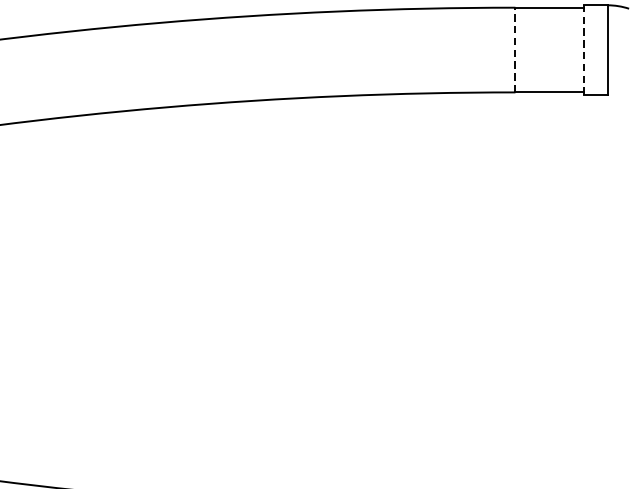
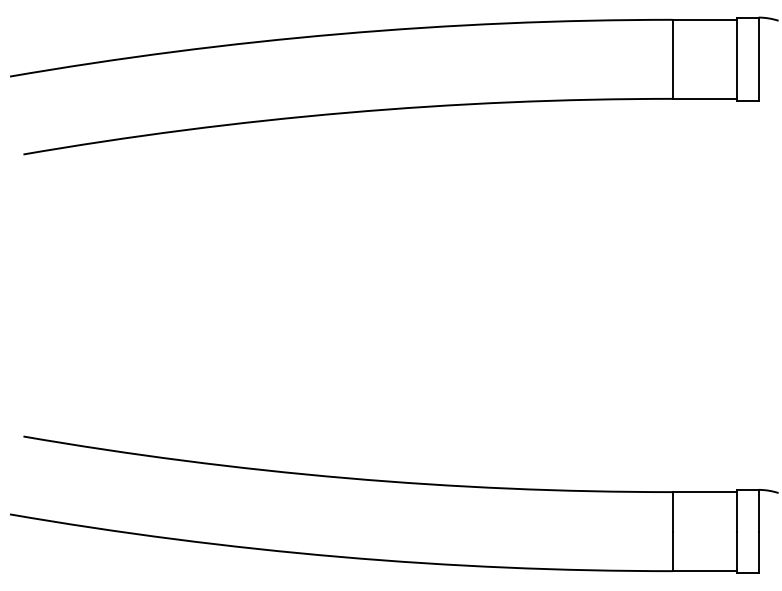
line: (515, 50) -> (672, 59), dashed -> solid
line: (583, 50) -> (736, 59), dashed -> solid

